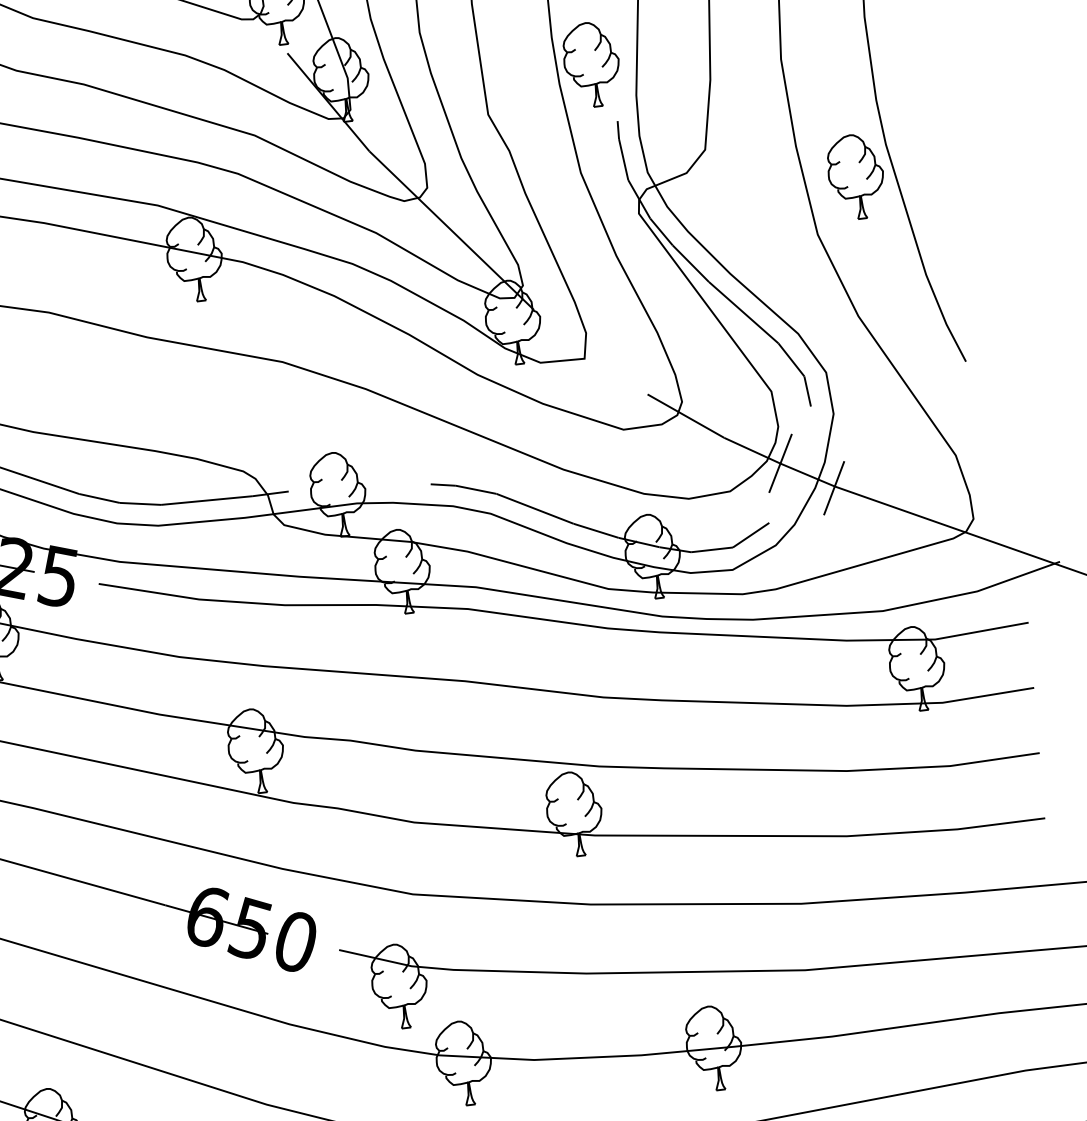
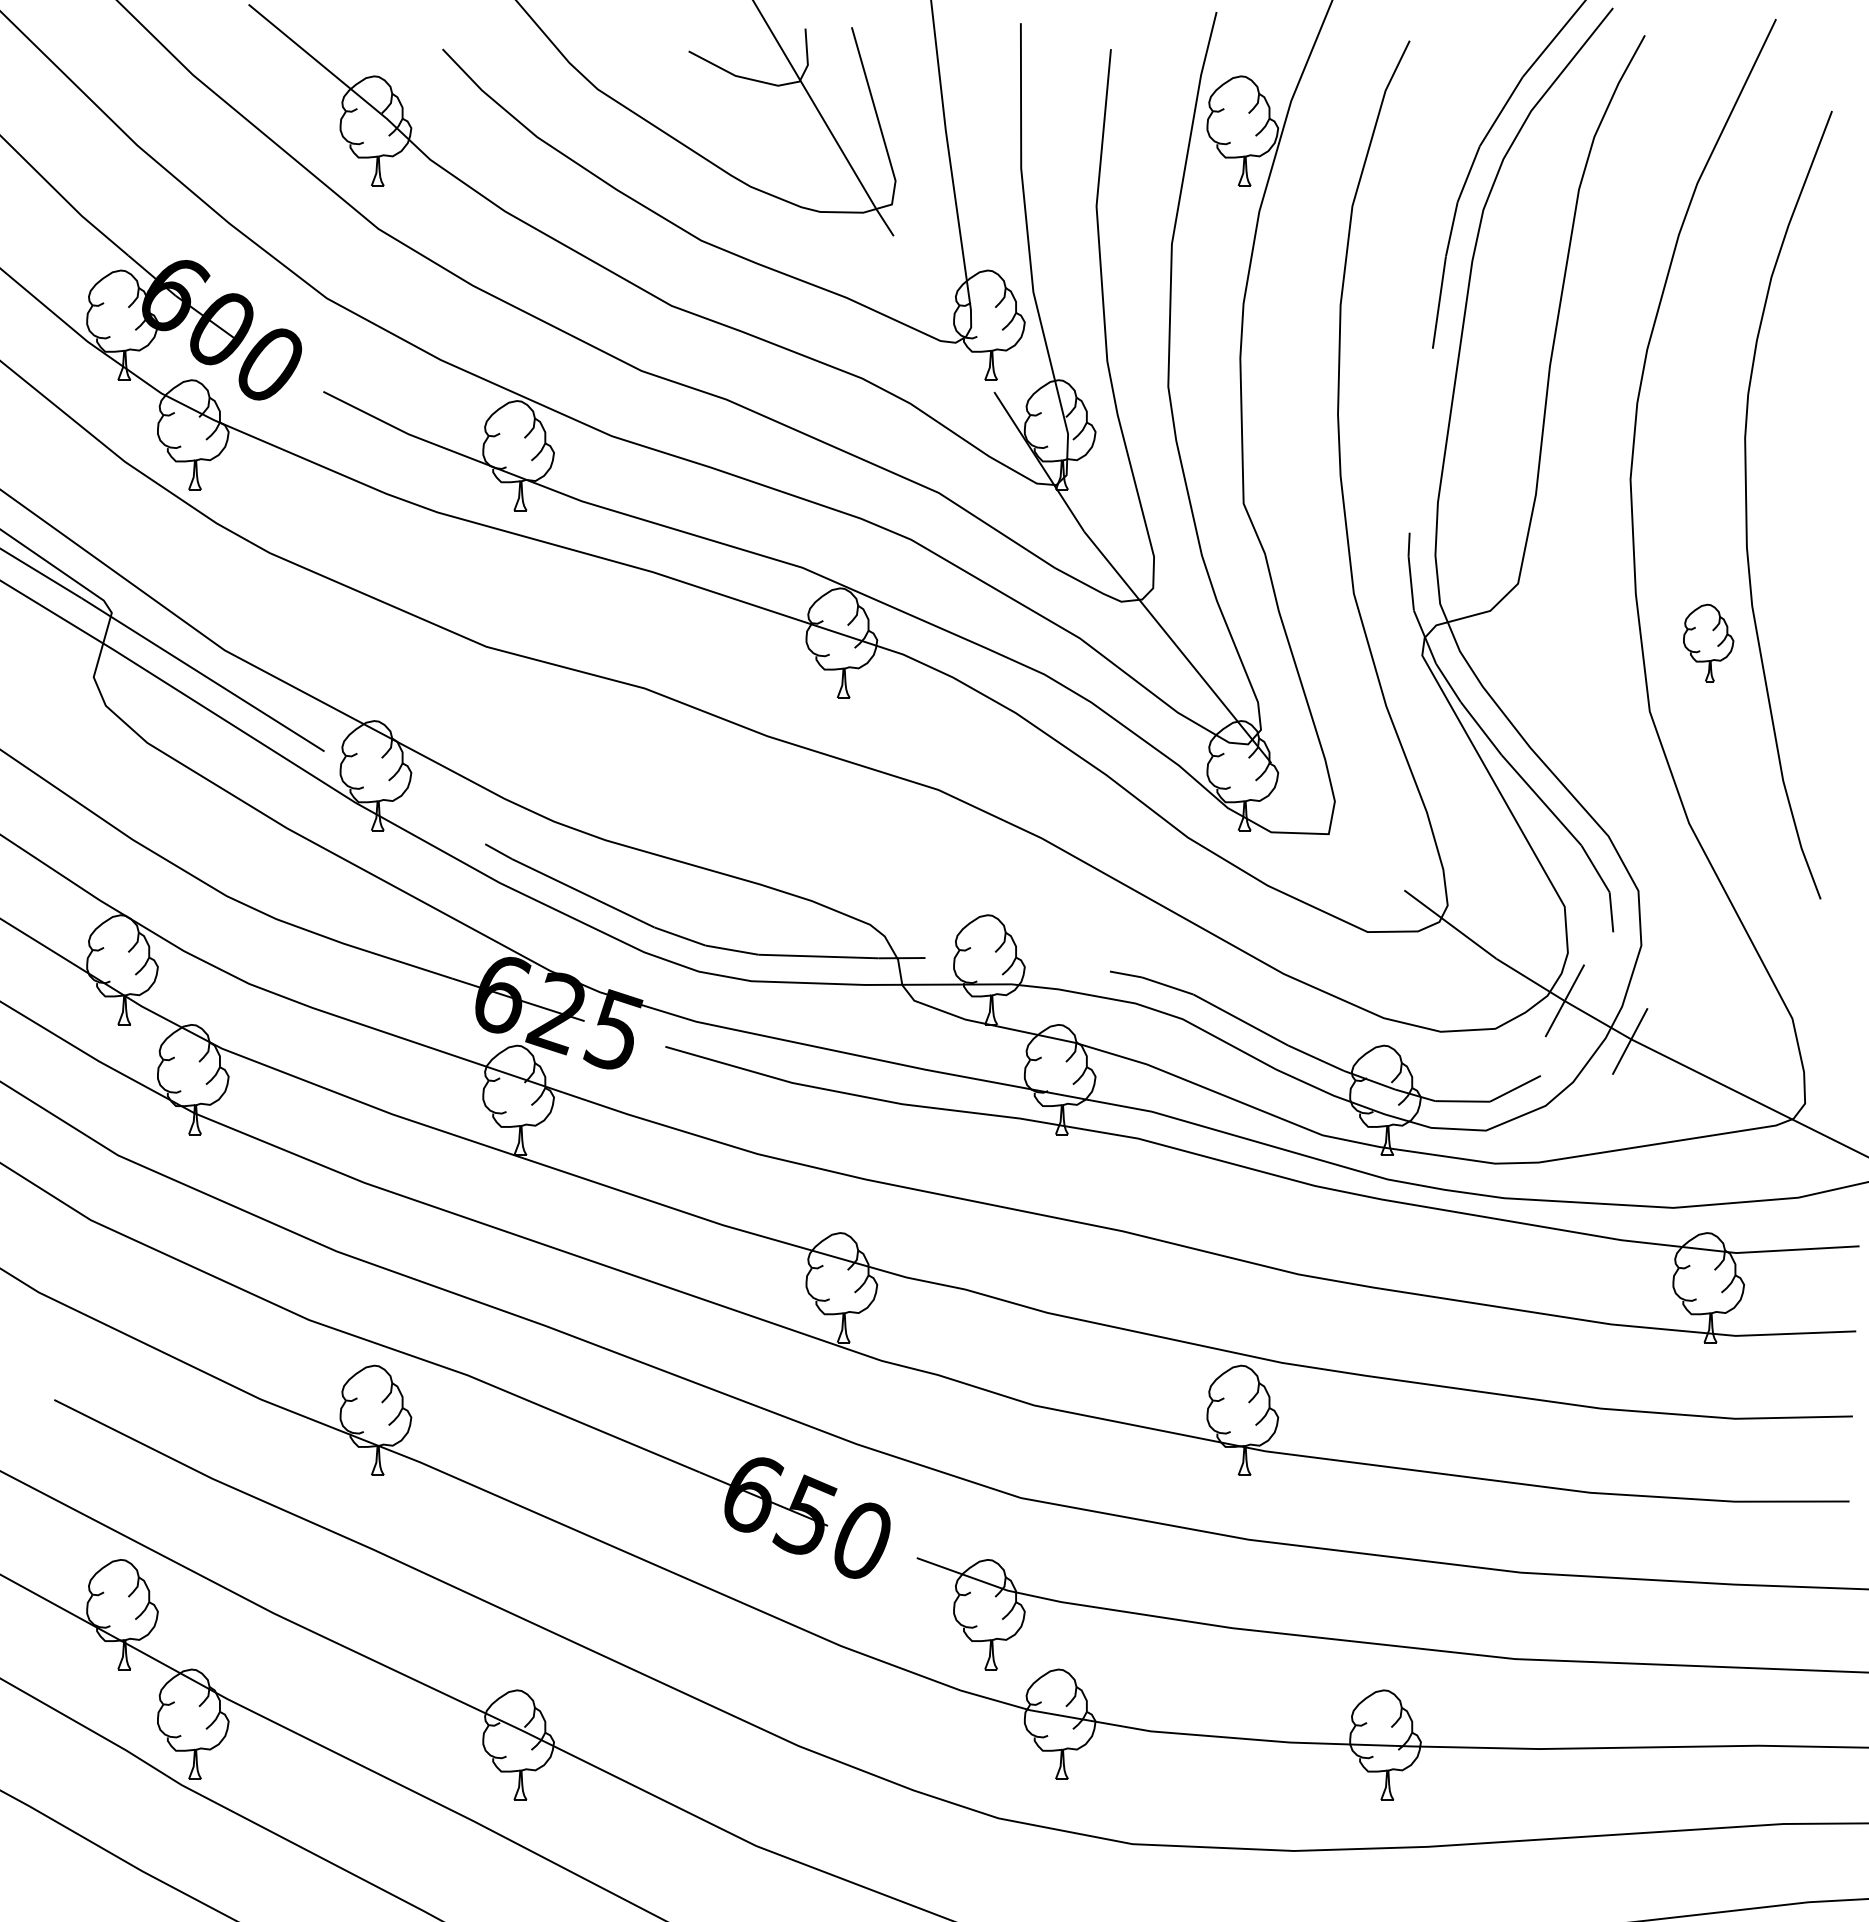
part: (591, 64) -> (1385, 455), removed
part: (856, 176) -> (1708, 642), size x0.7

